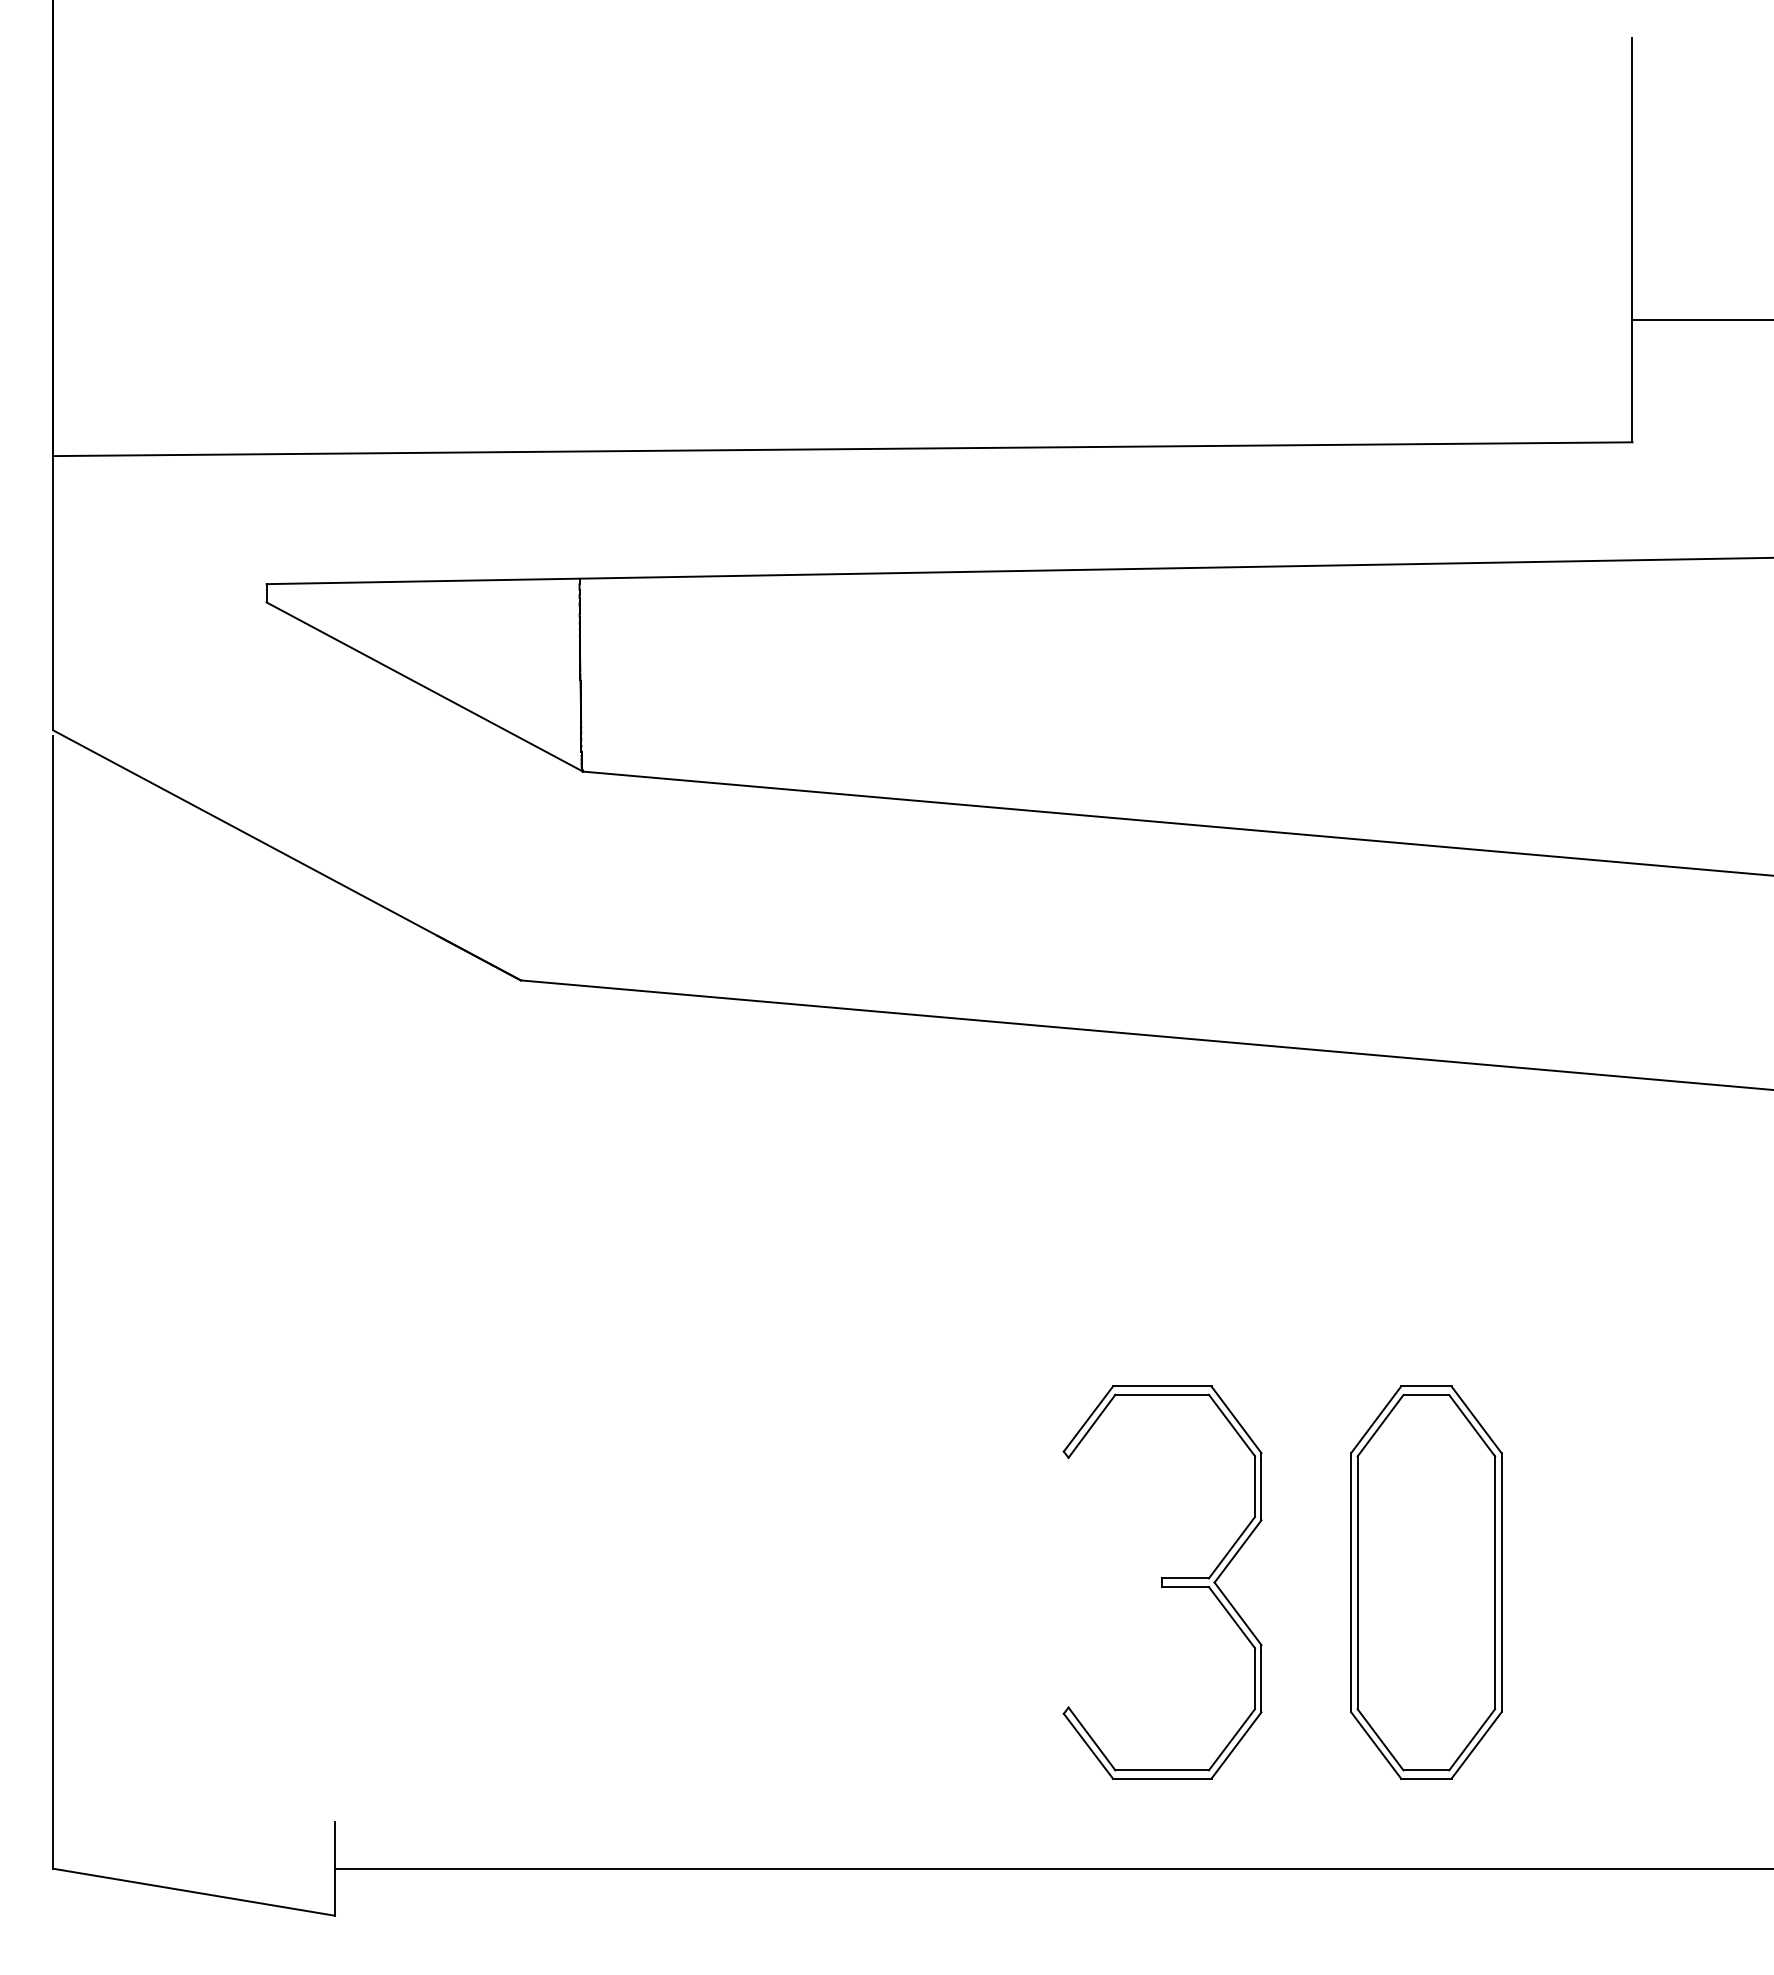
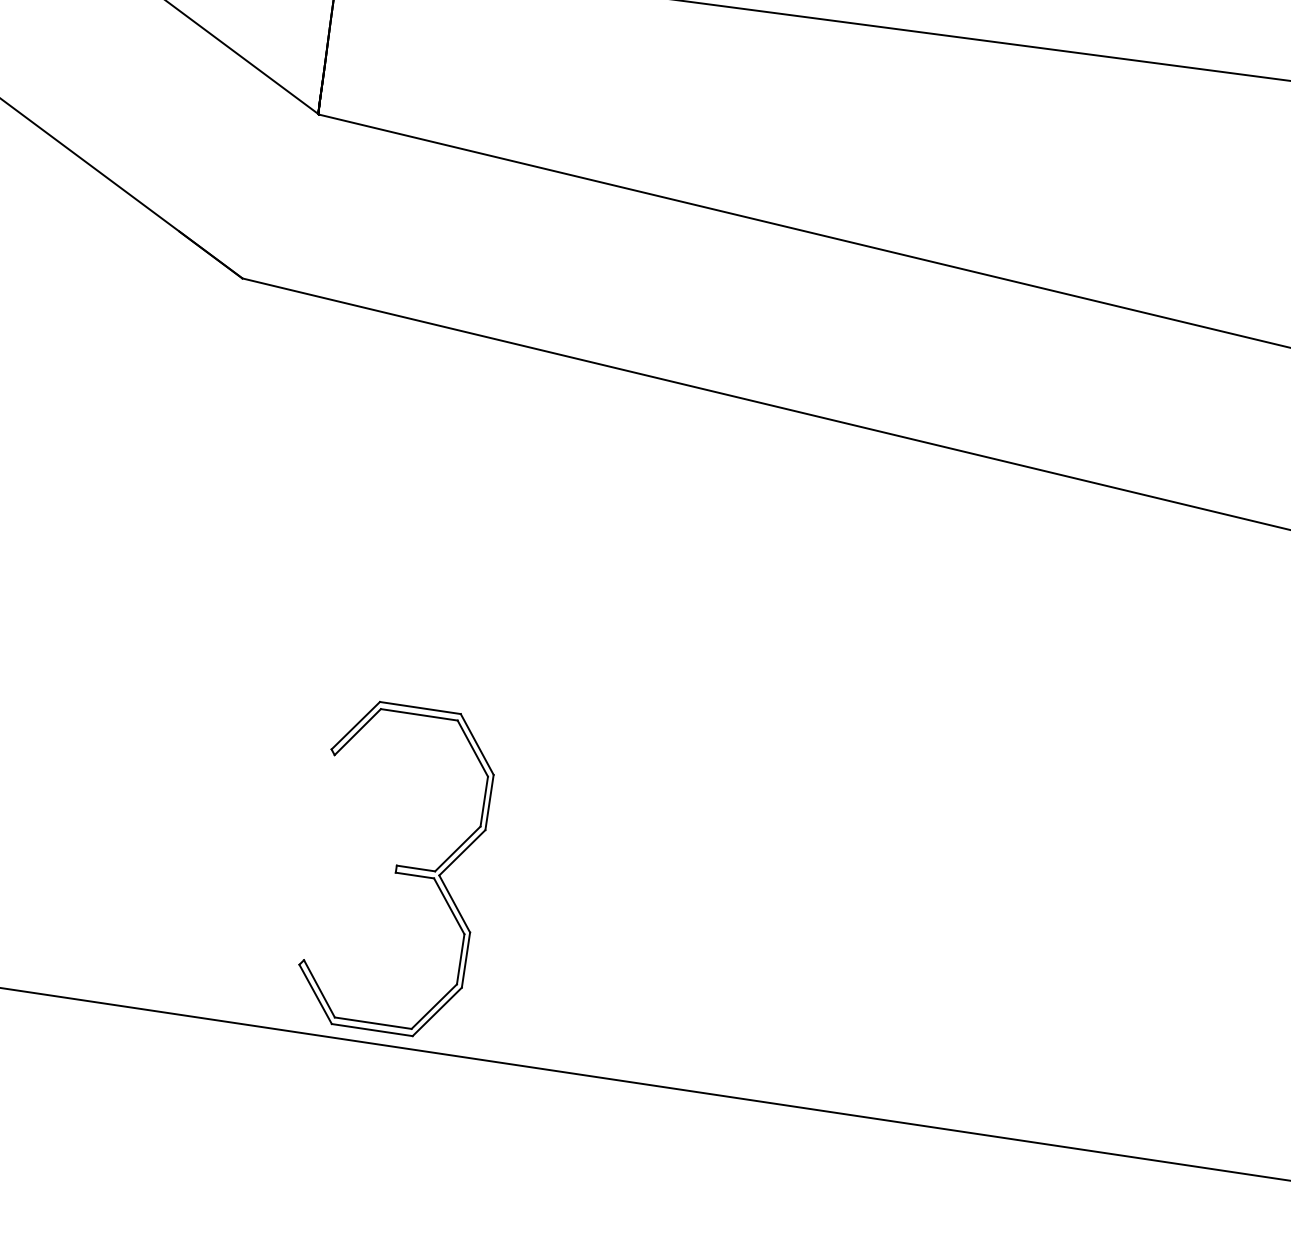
part: (1162, 1582) -> (396, 869), moved
part: (1426, 1582) -> (912, 883), removed

